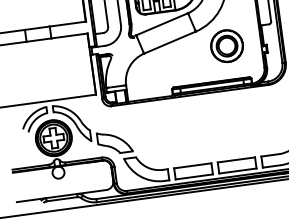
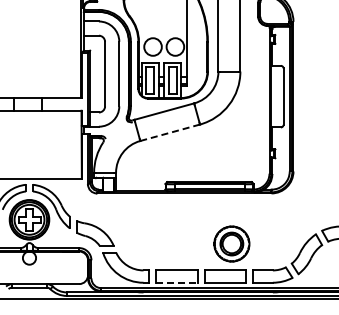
line: (170, 42) -> (170, 132), solid -> dashed
part: (226, 45) -> (231, 243), moved
line: (193, 176) -> (176, 282), solid -> dashed

